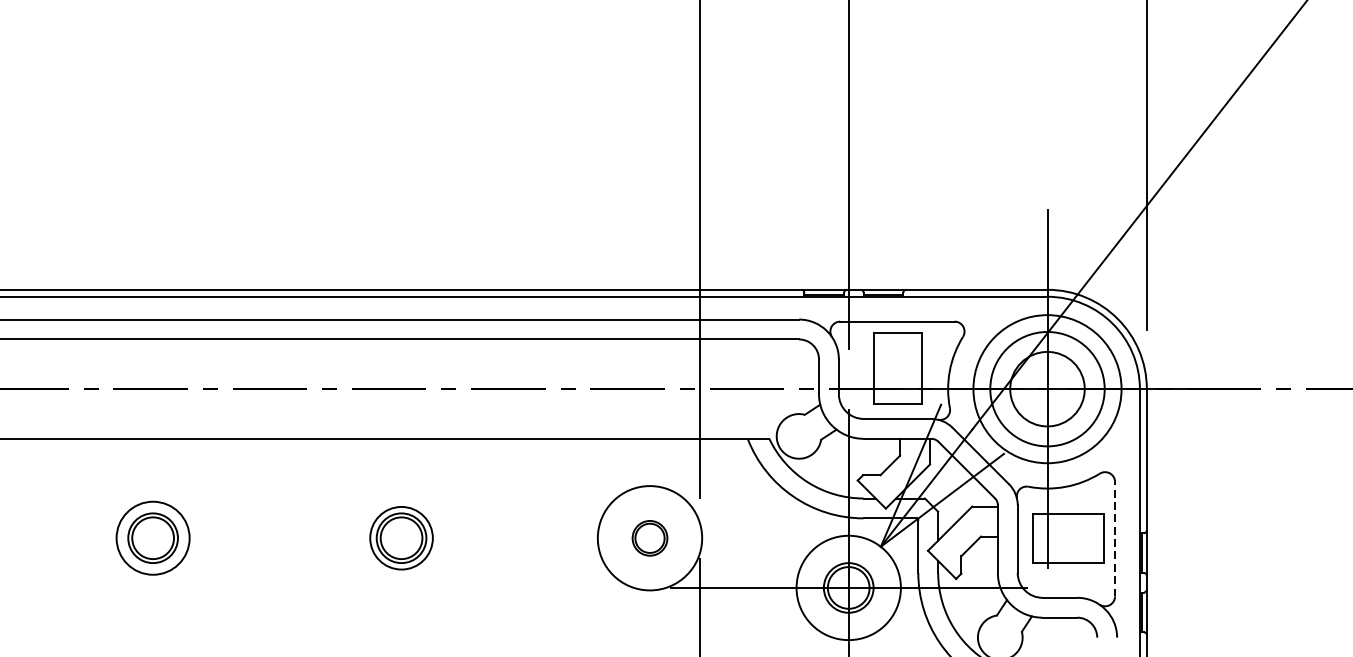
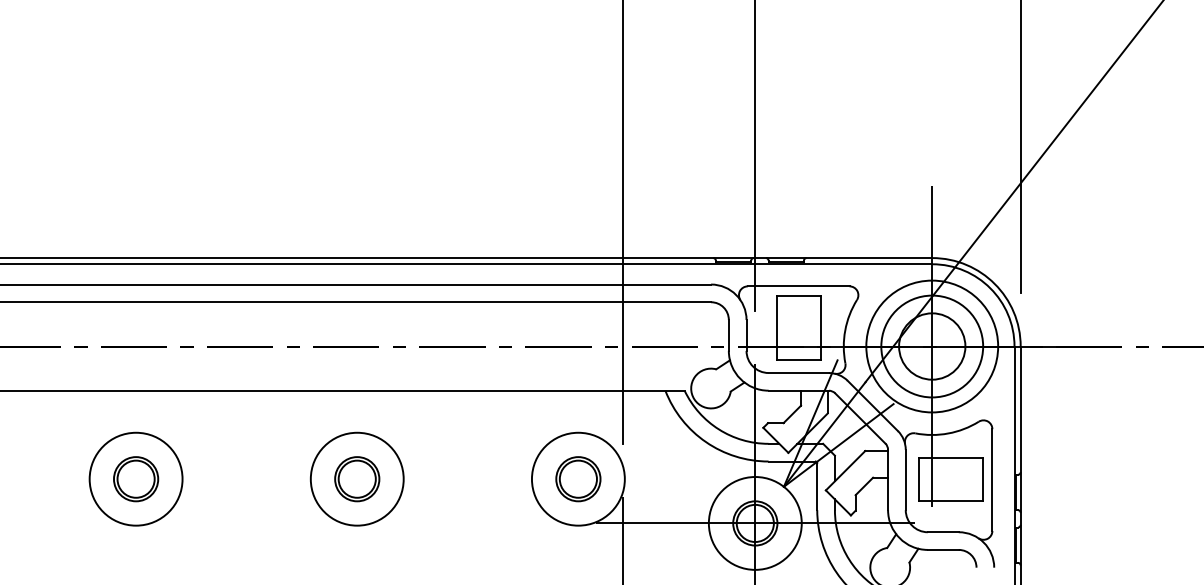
circle: (152, 537) -> (135, 478), size x1.43
circle: (400, 537) -> (356, 478), size x1.67
part: (650, 538) -> (578, 479), size x1.43
line: (1115, 539) -> (992, 480), dashed -> solid

